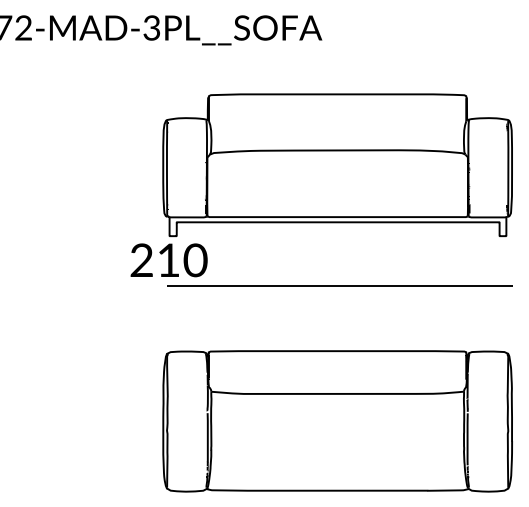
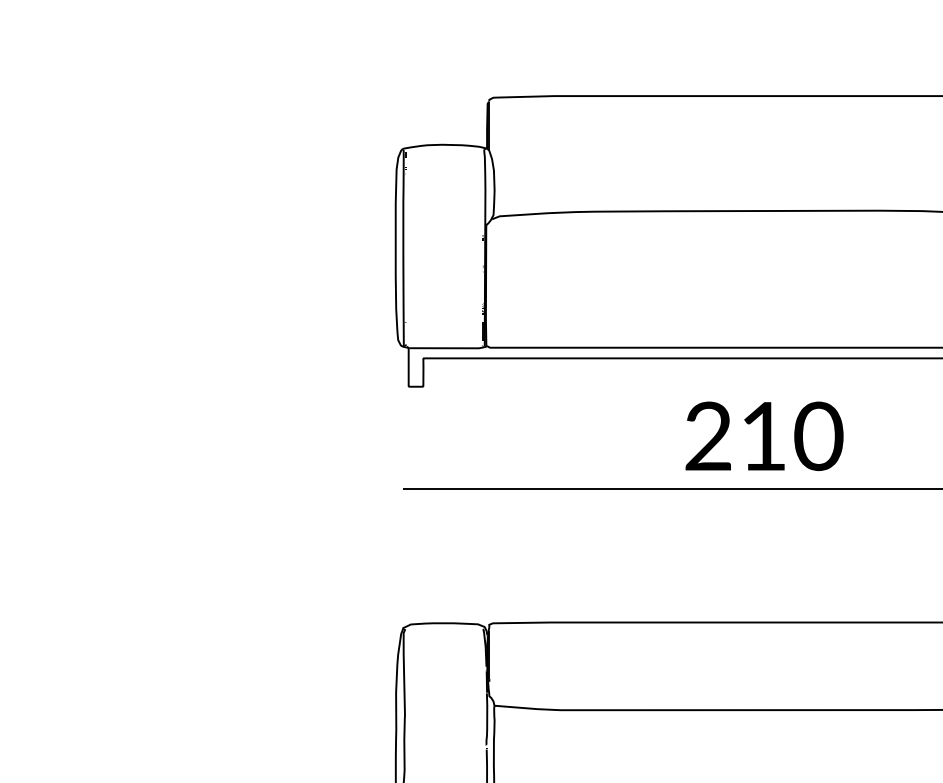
text: (168, 260) -> (763, 436), moved

